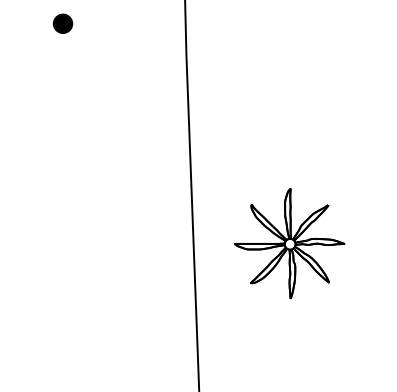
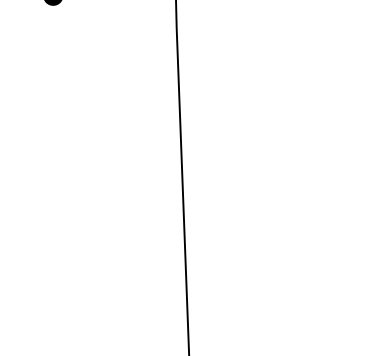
part: (289, 243) -> (279, 215), removed

